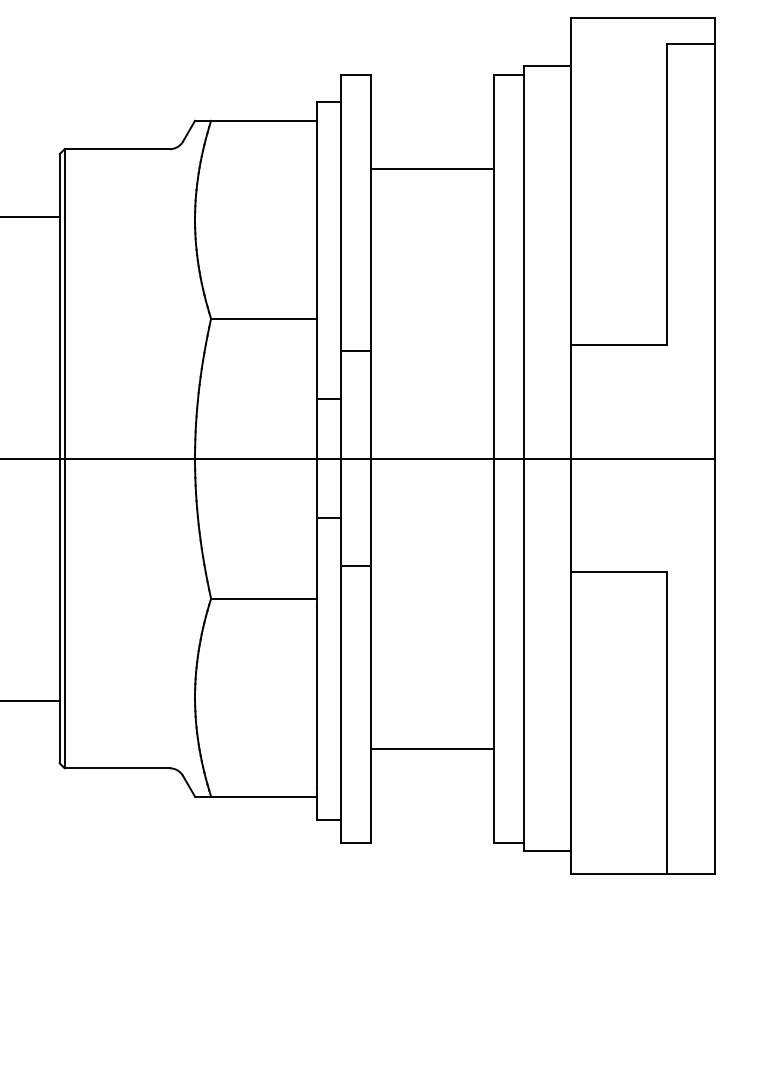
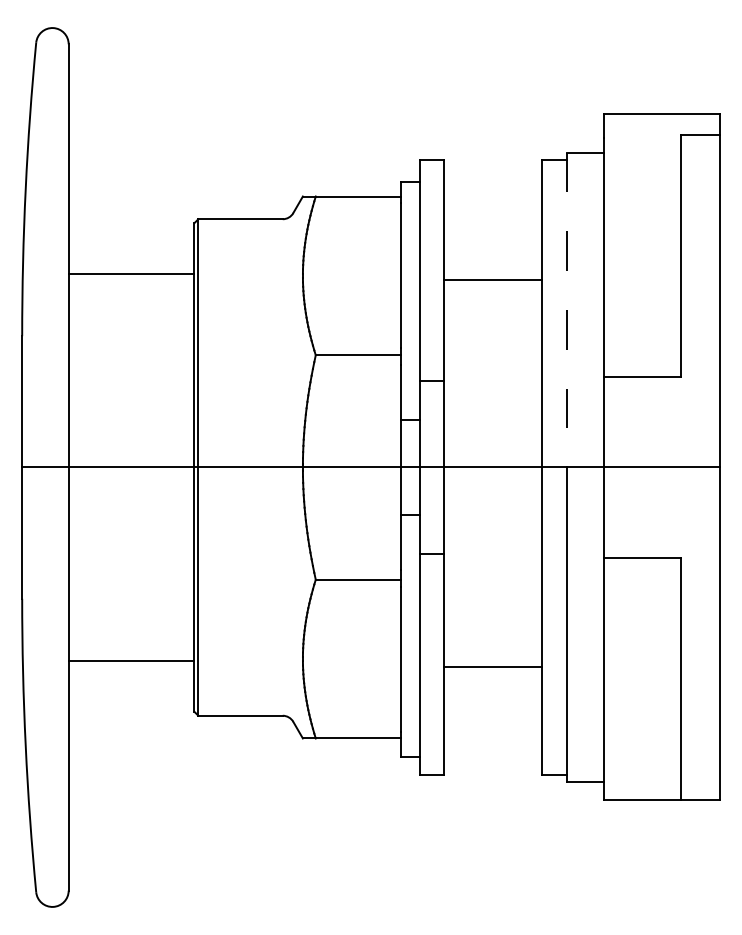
line: (431, 168) -> (492, 279), moved
line: (524, 262) -> (567, 310), solid -> dashed
line: (431, 749) -> (492, 667), moved

